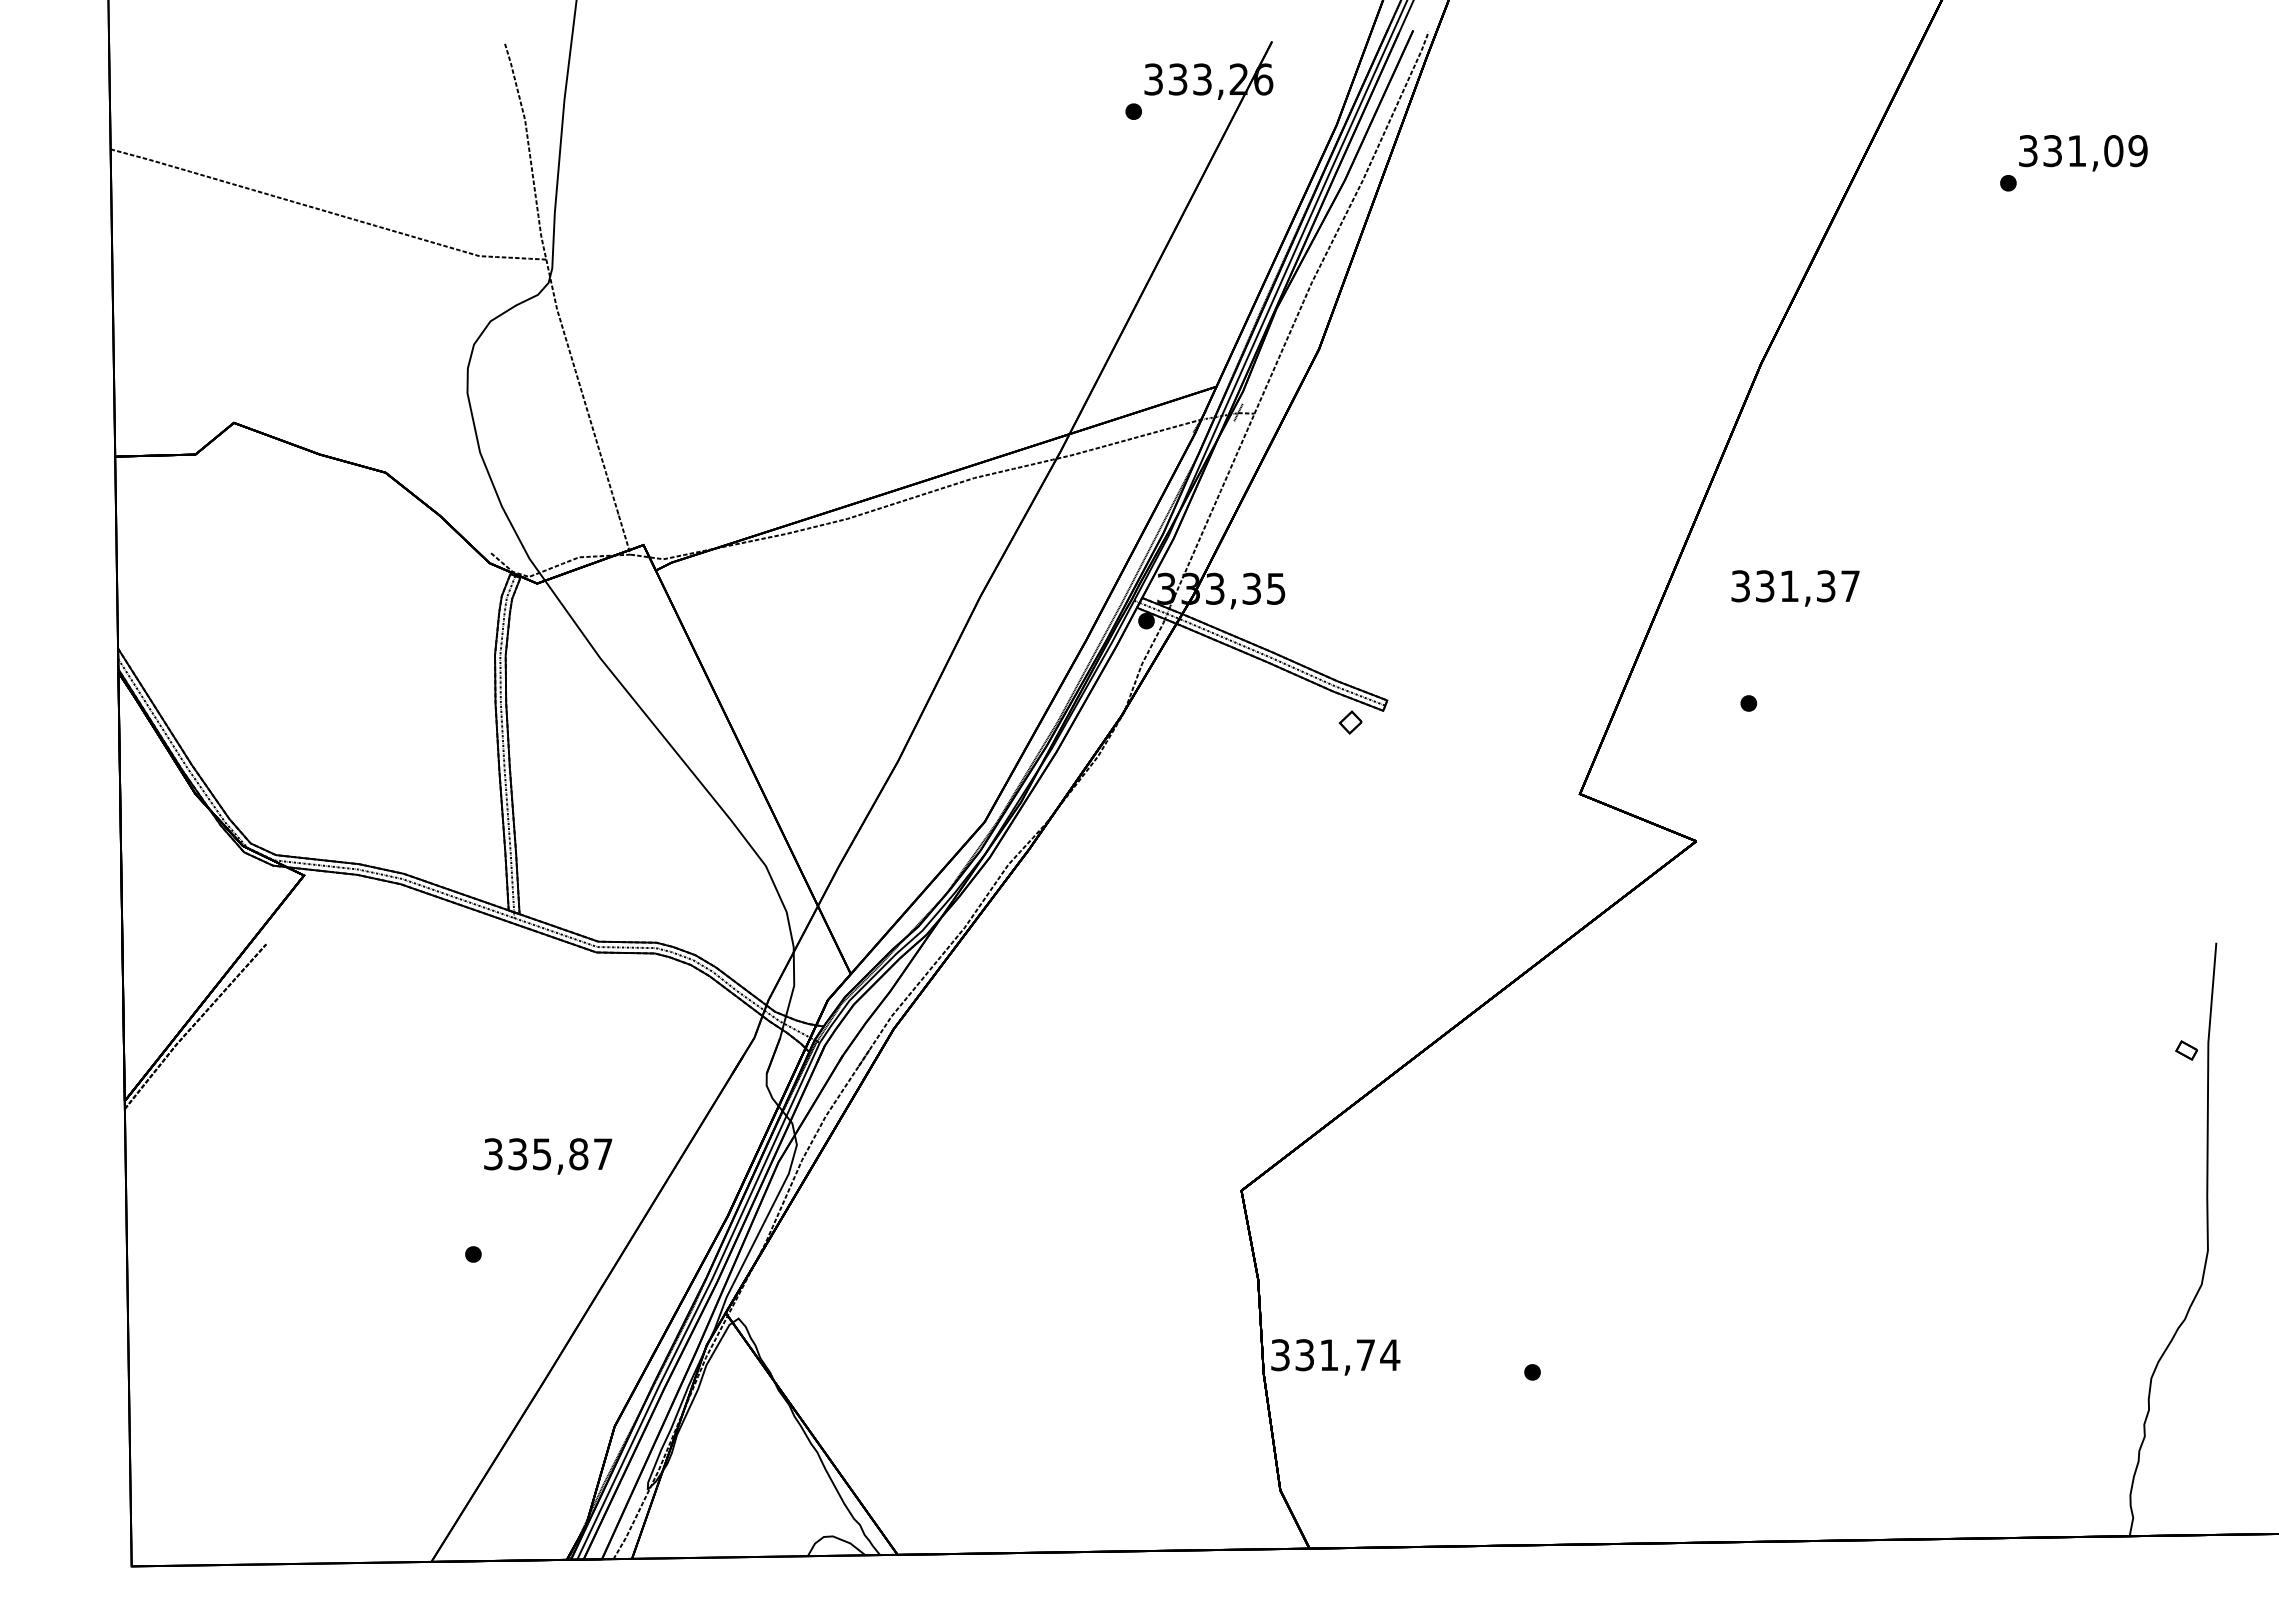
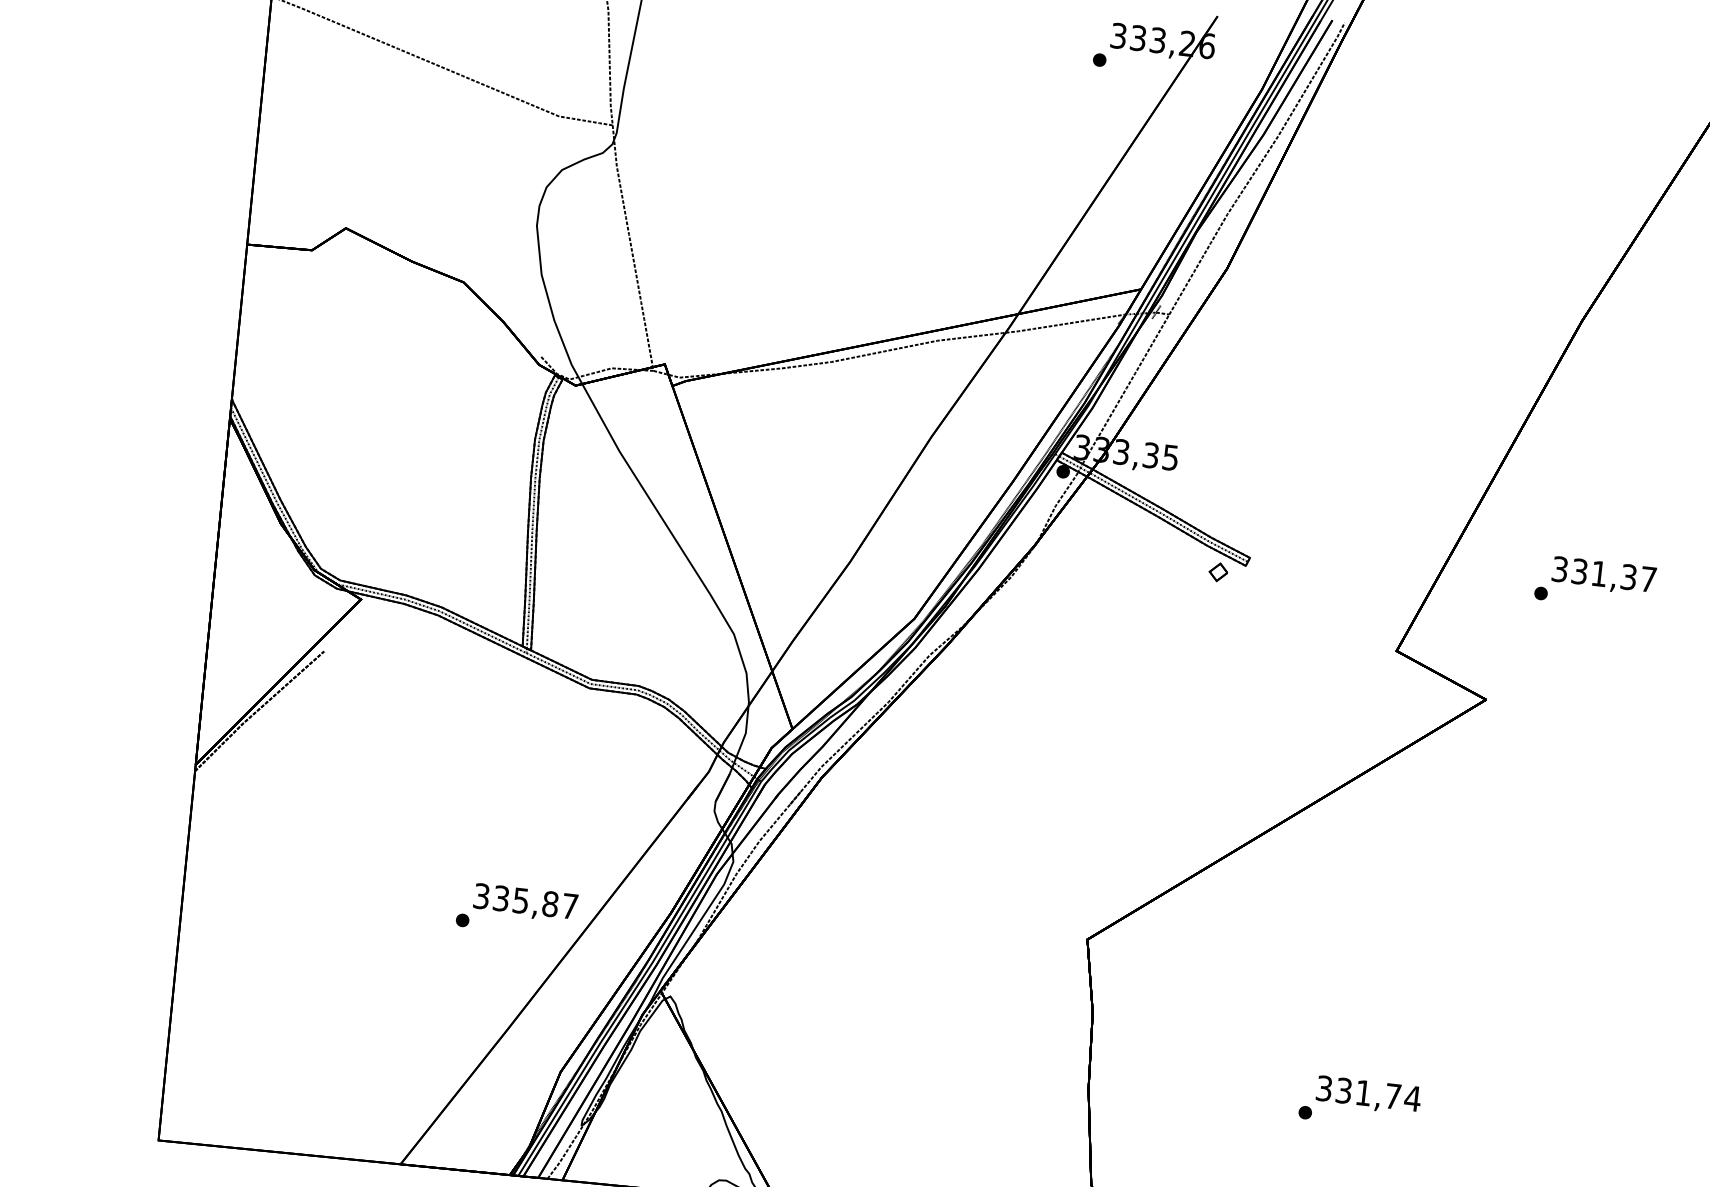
text: (1795, 588) -> (1603, 576), moved
text: (548, 1156) -> (525, 903), moved
text: (1335, 1357) -> (1368, 1095), moved

